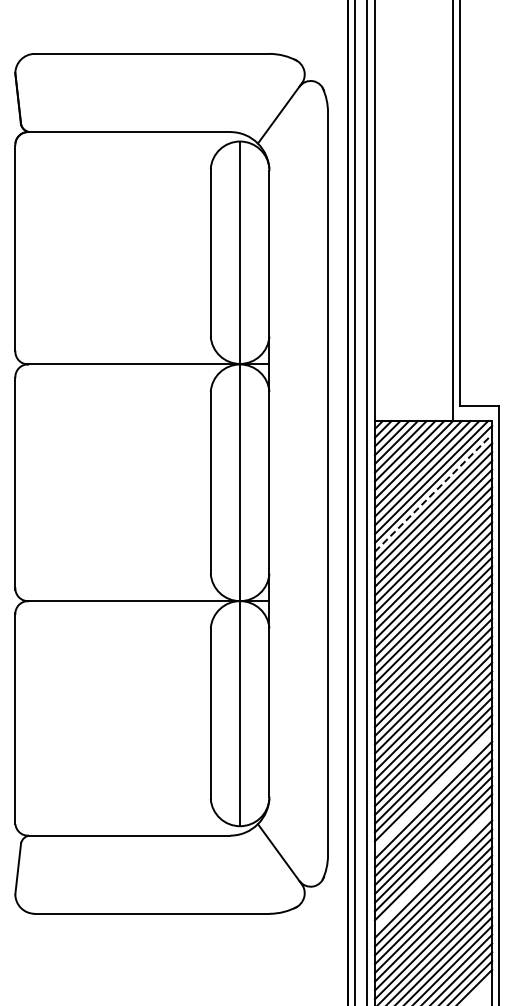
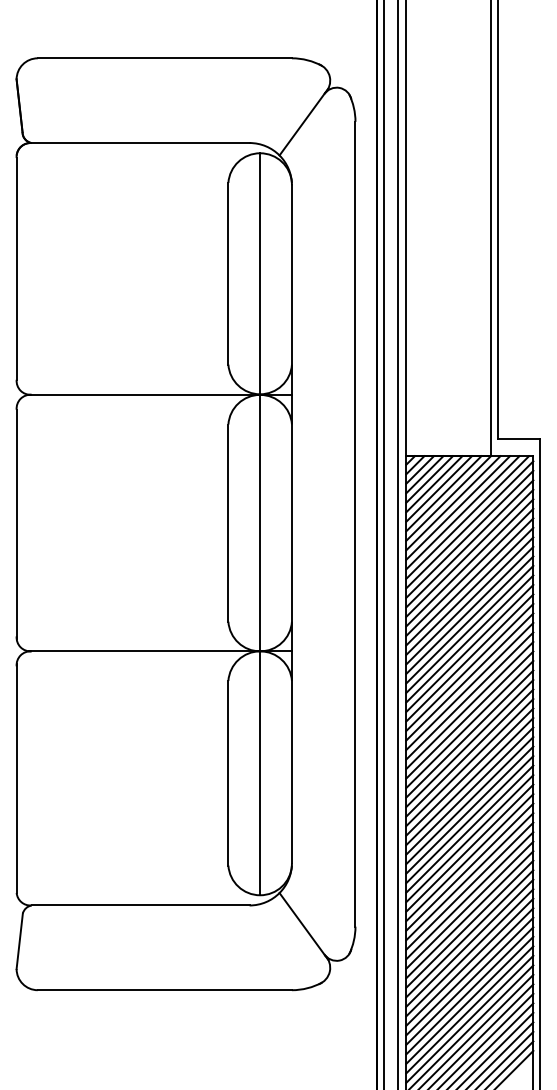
line: (433, 493) -> (469, 534), dashed -> solid
line: (433, 791) -> (469, 857), added
line: (433, 870) -> (469, 943), added

